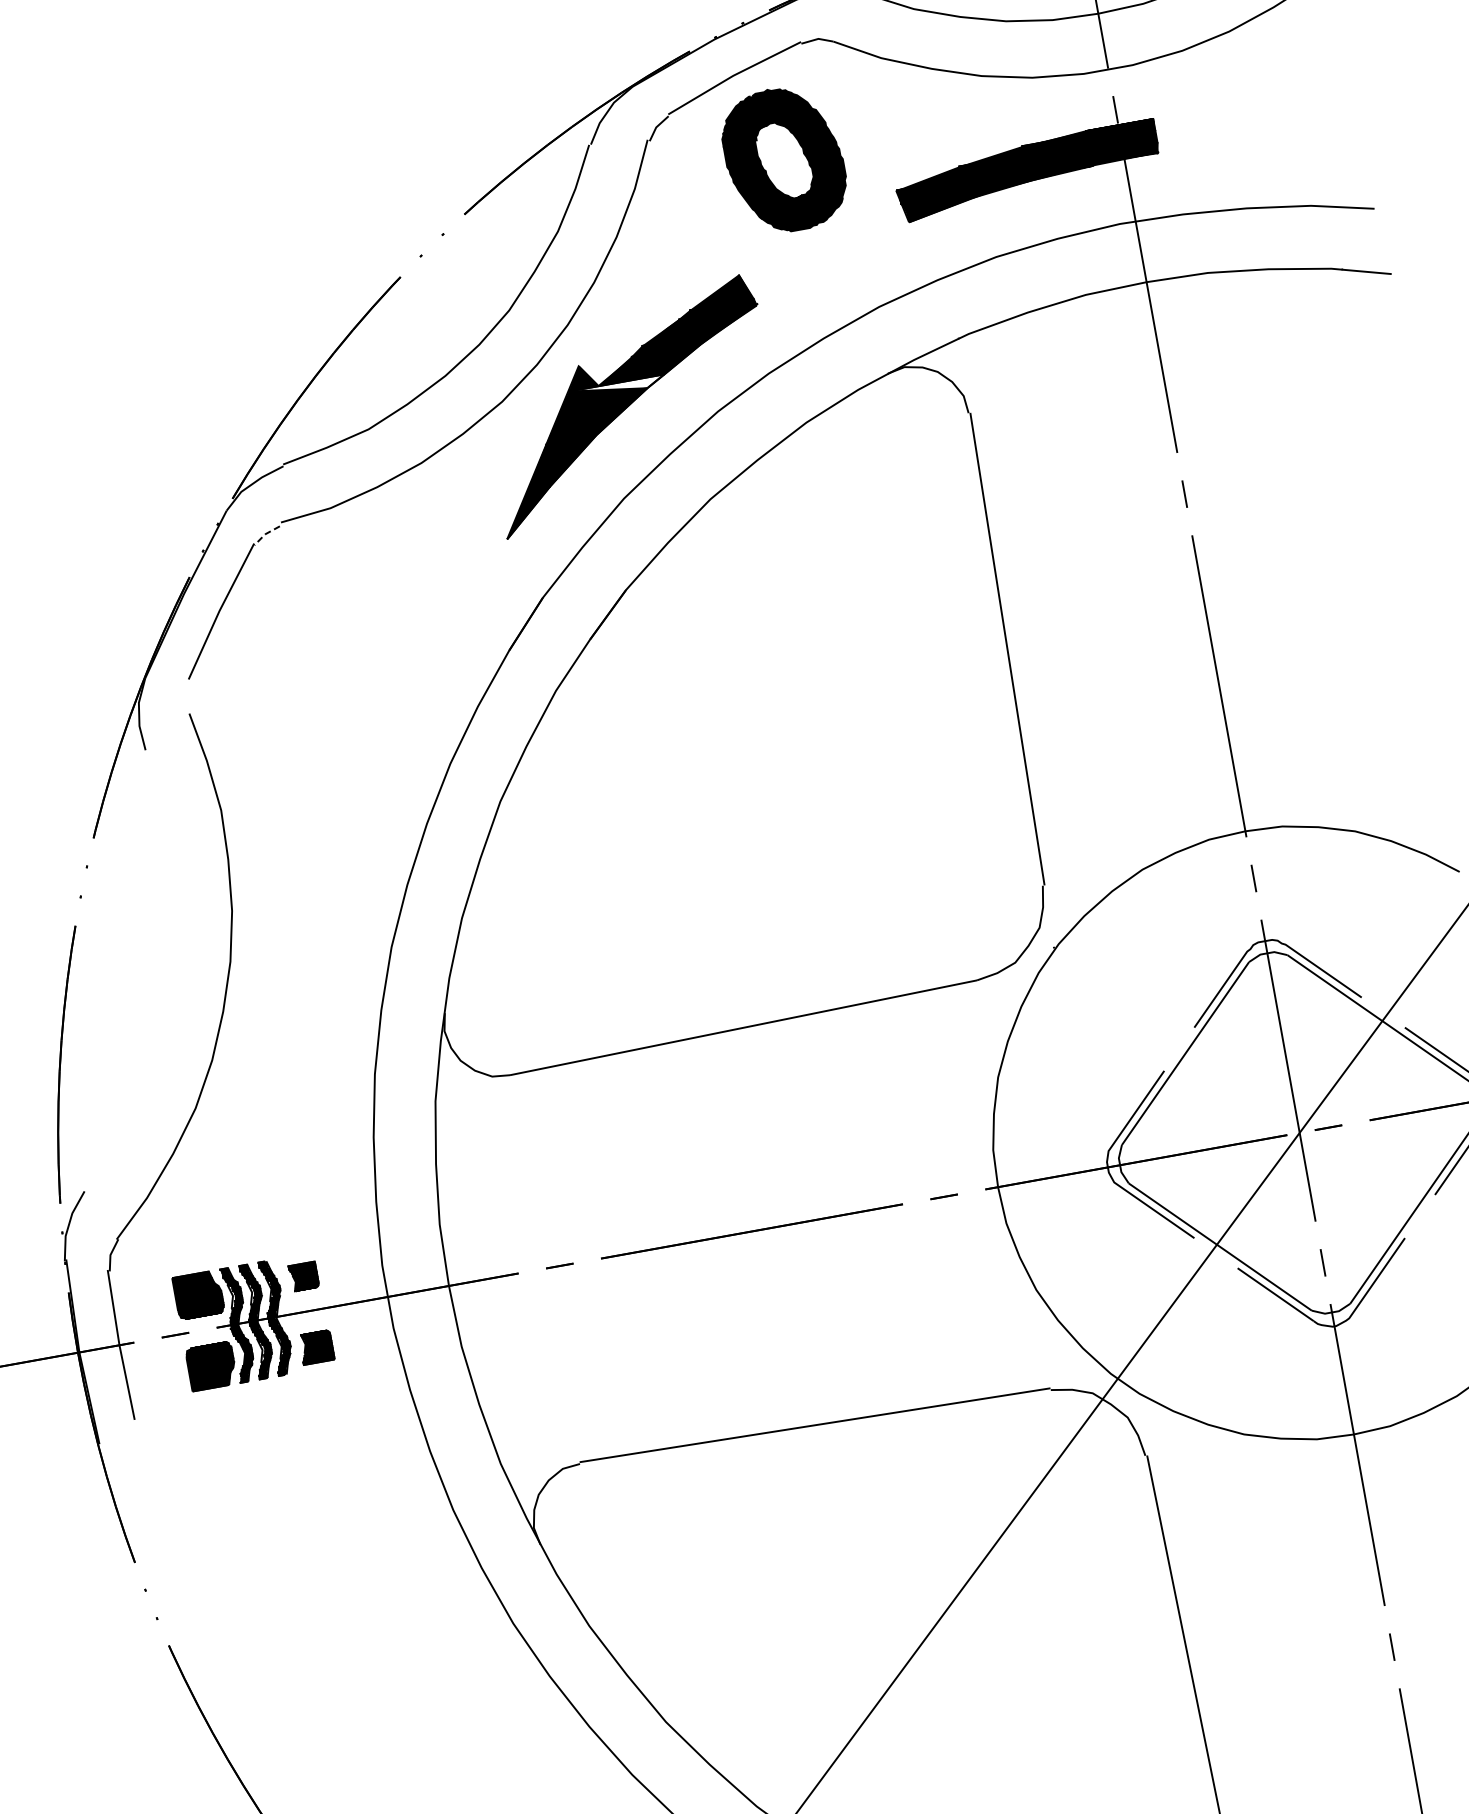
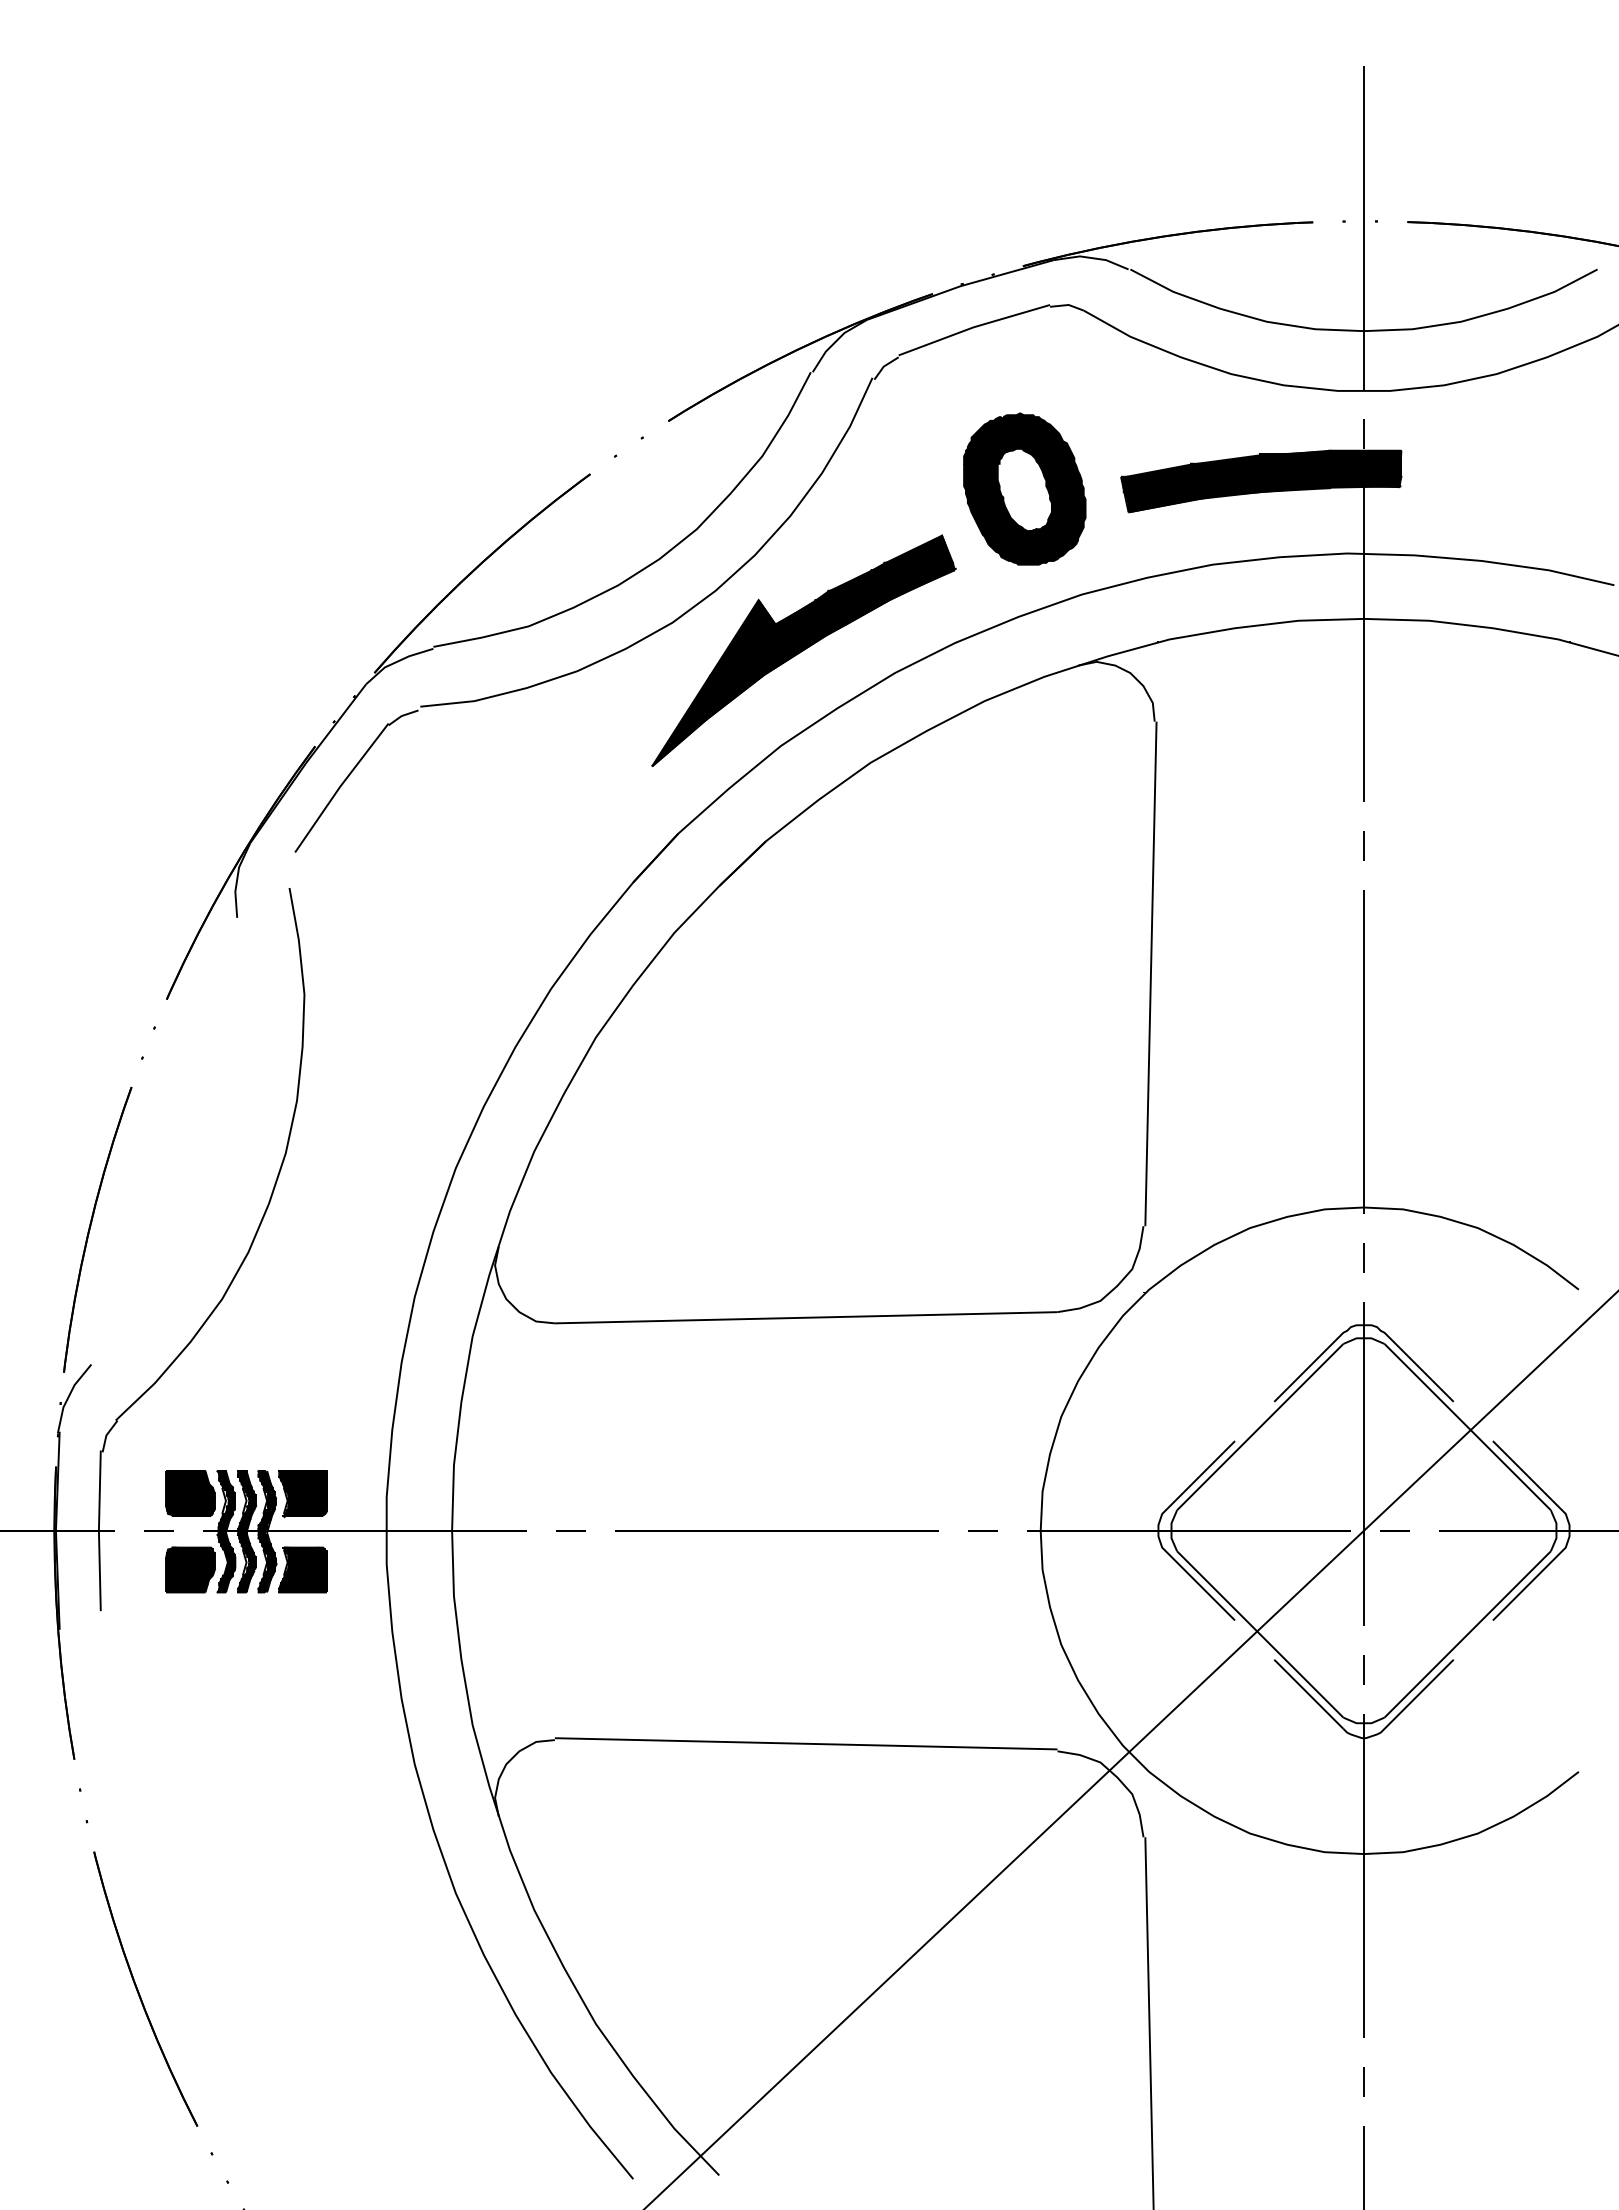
part: (784, 159) -> (1024, 488), moved
fill: (617, 387) -> (794, 629), added
line: (265, 534) -> (401, 716), dashed -> solid
part: (303, 1277) -> (302, 1494), size x1.67
part: (315, 1347) -> (302, 1569), size x1.43

